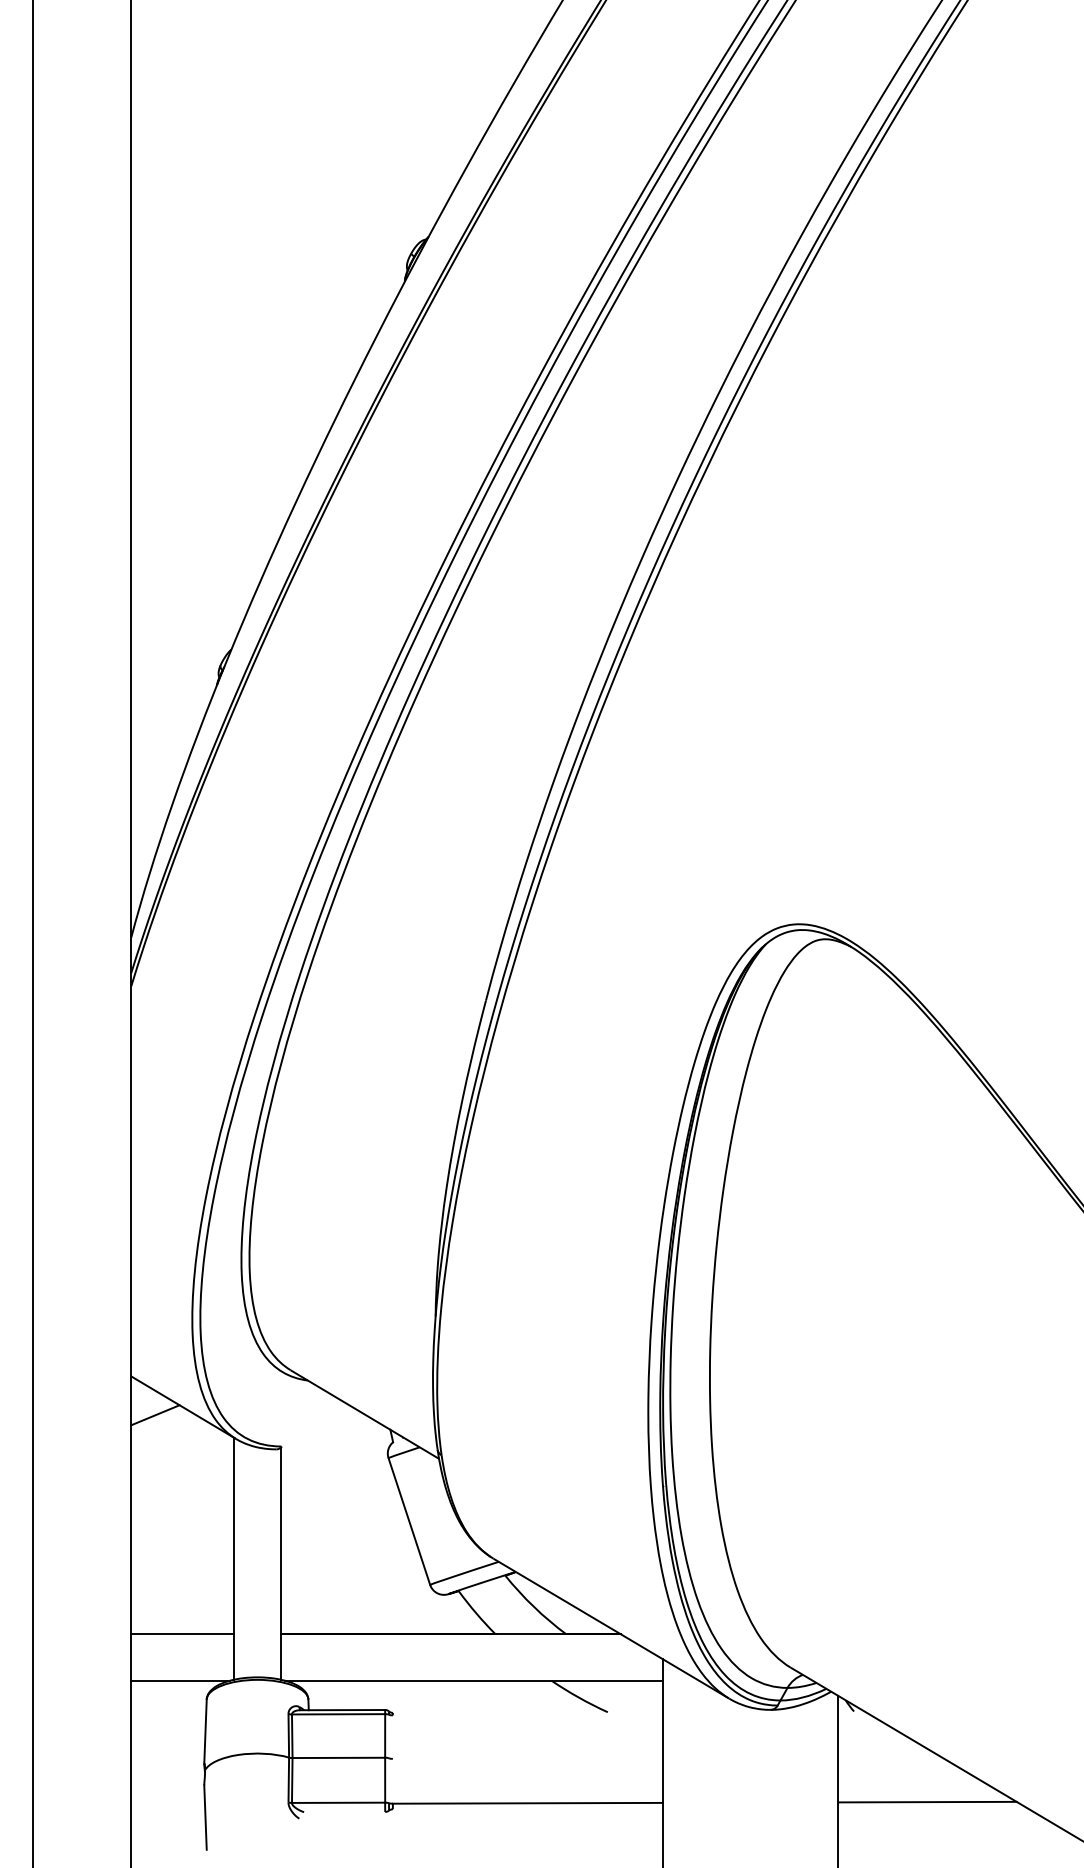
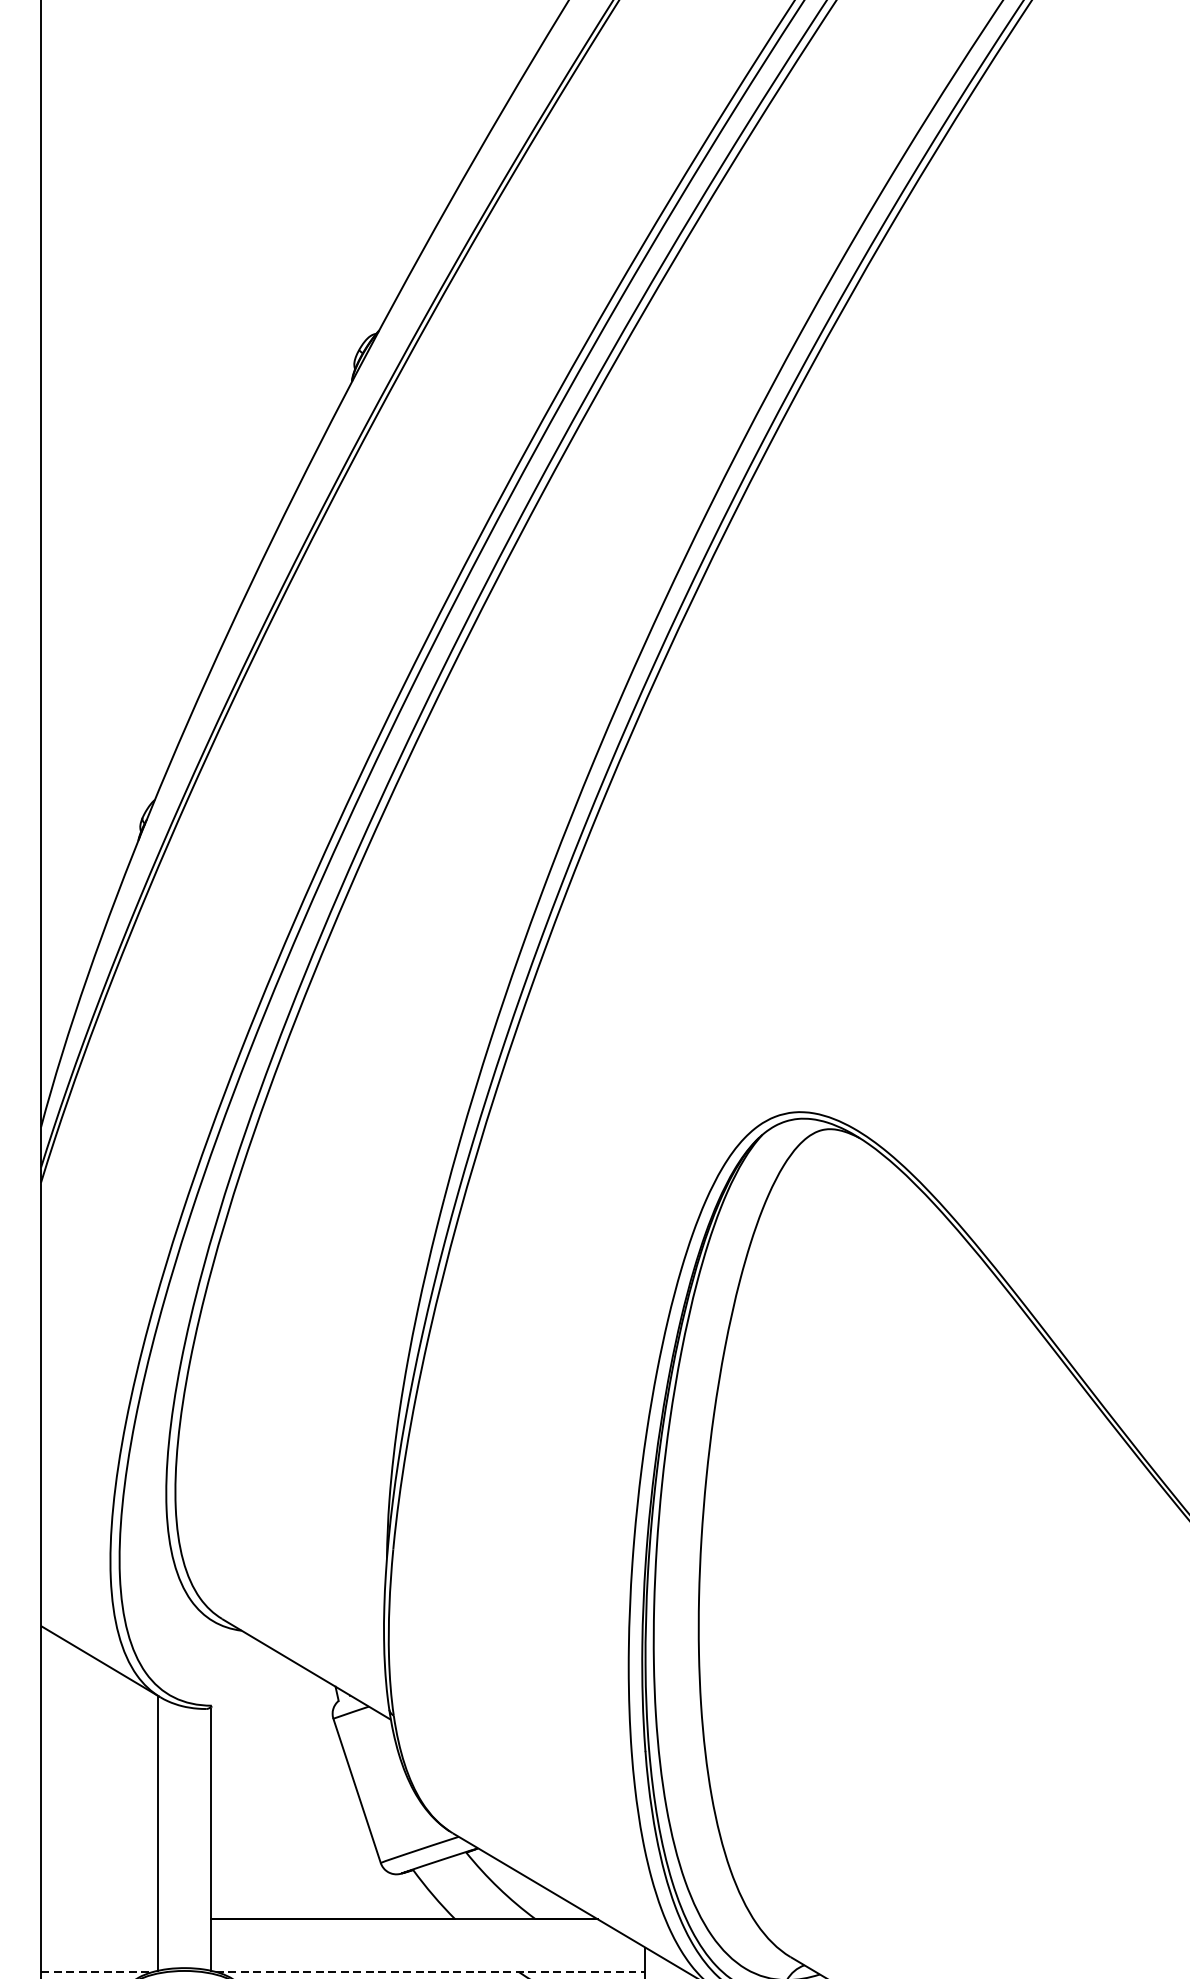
line: (155, 1415) -> (68, 1670), removed
line: (182, 1634) -> (99, 1919), removed
line: (181, 1680) -> (98, 1971), solid -> dashed
line: (474, 1680) -> (431, 1971), solid -> dashed

